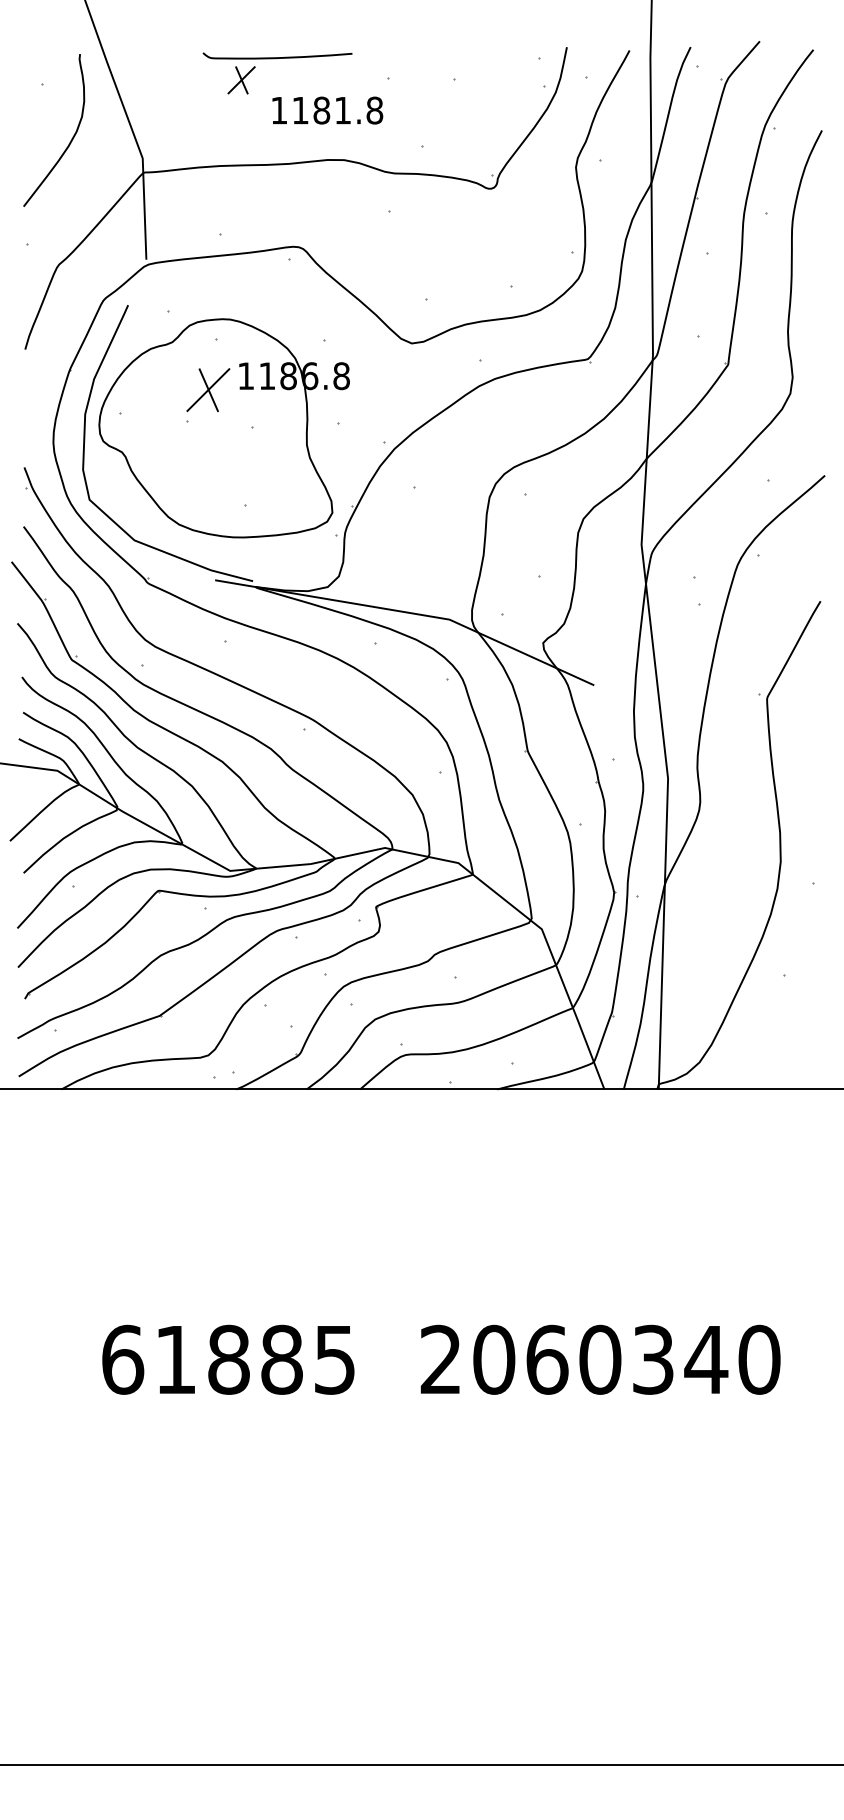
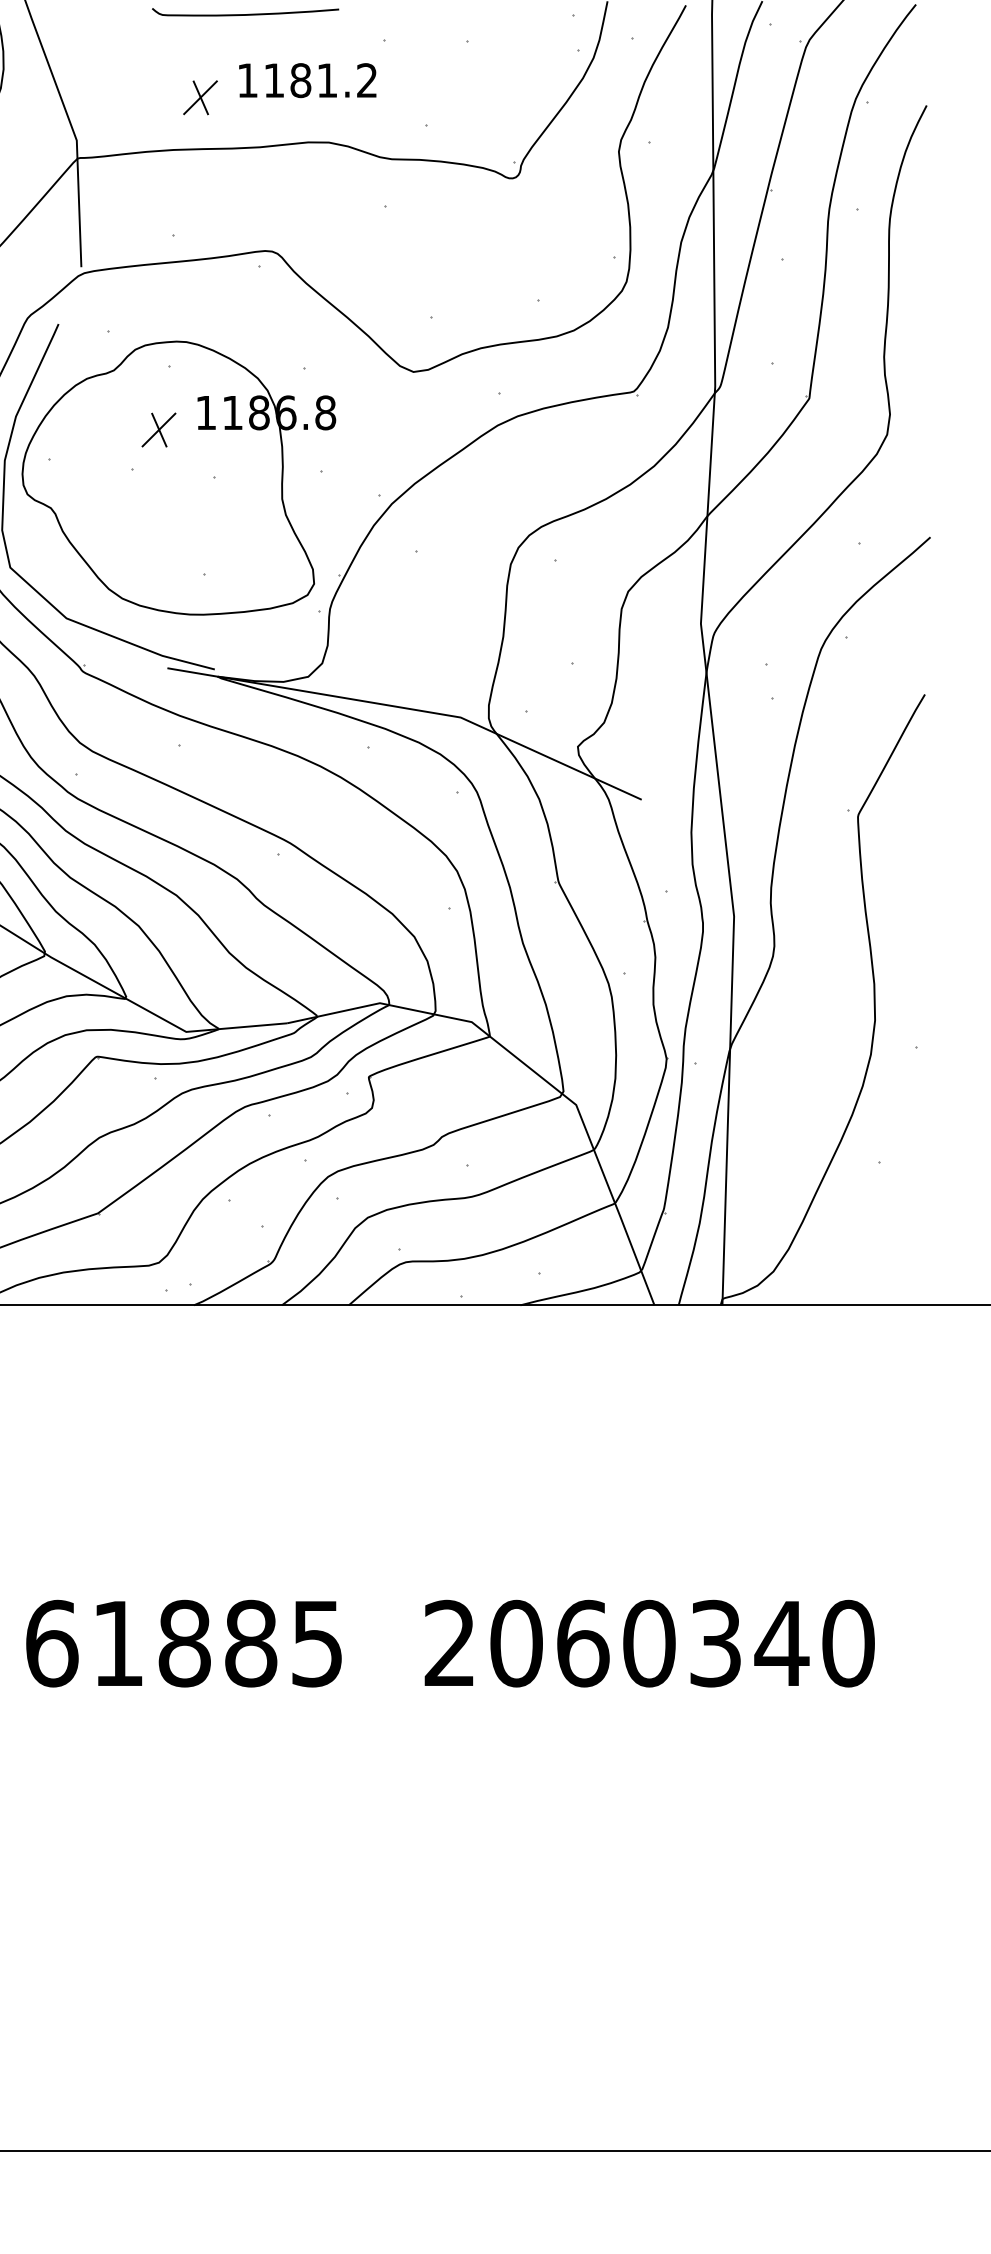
part: (241, 80) -> (200, 98), moved
text: (374, 110) -> (366, 80), 1181.8 -> 1181.2
part: (208, 389) -> (159, 429), size x0.62

